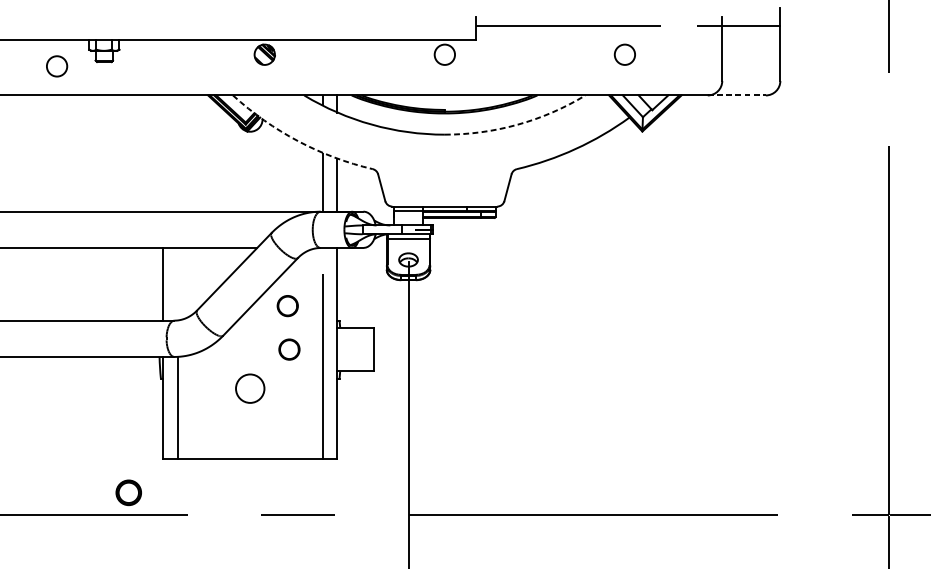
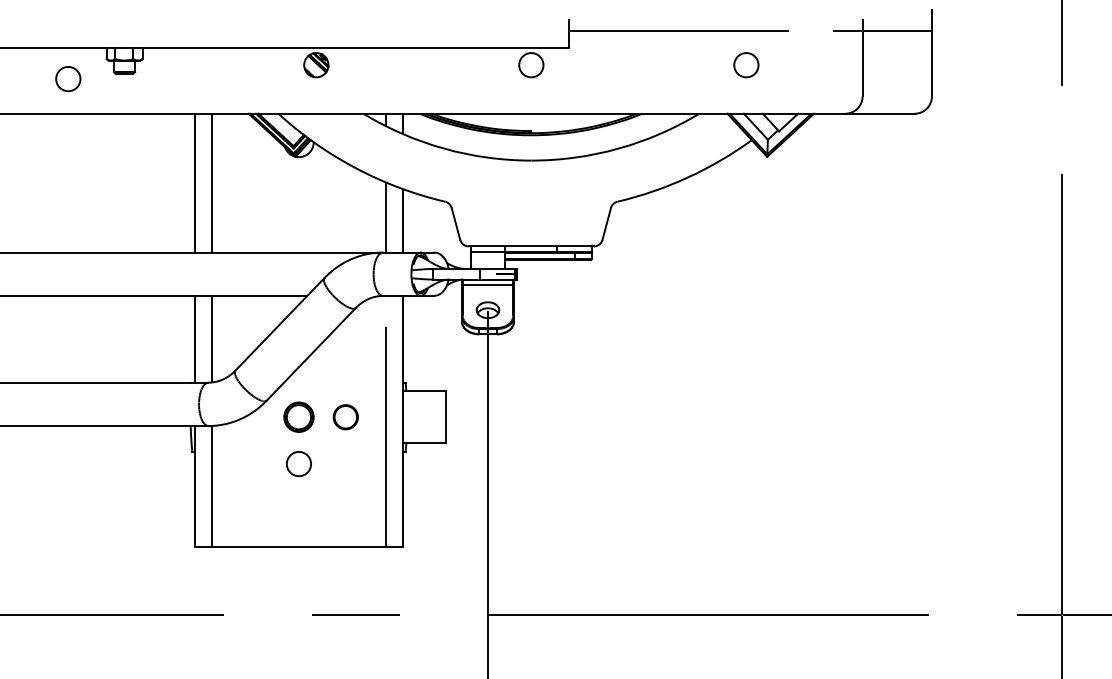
line: (736, 95) -> (879, 113), dashed -> solid
arc: (517, 124) -> (618, 148), dashed -> solid
arc: (298, 141) -> (356, 168), dashed -> solid
line: (162, 153) -> (194, 182), added
line: (177, 153) -> (212, 182), added
line: (177, 283) -> (212, 338), added
circle: (287, 306) -> (343, 365), removed
circle: (249, 389) -> (298, 464), size x0.71
part: (128, 492) -> (298, 416), moved

